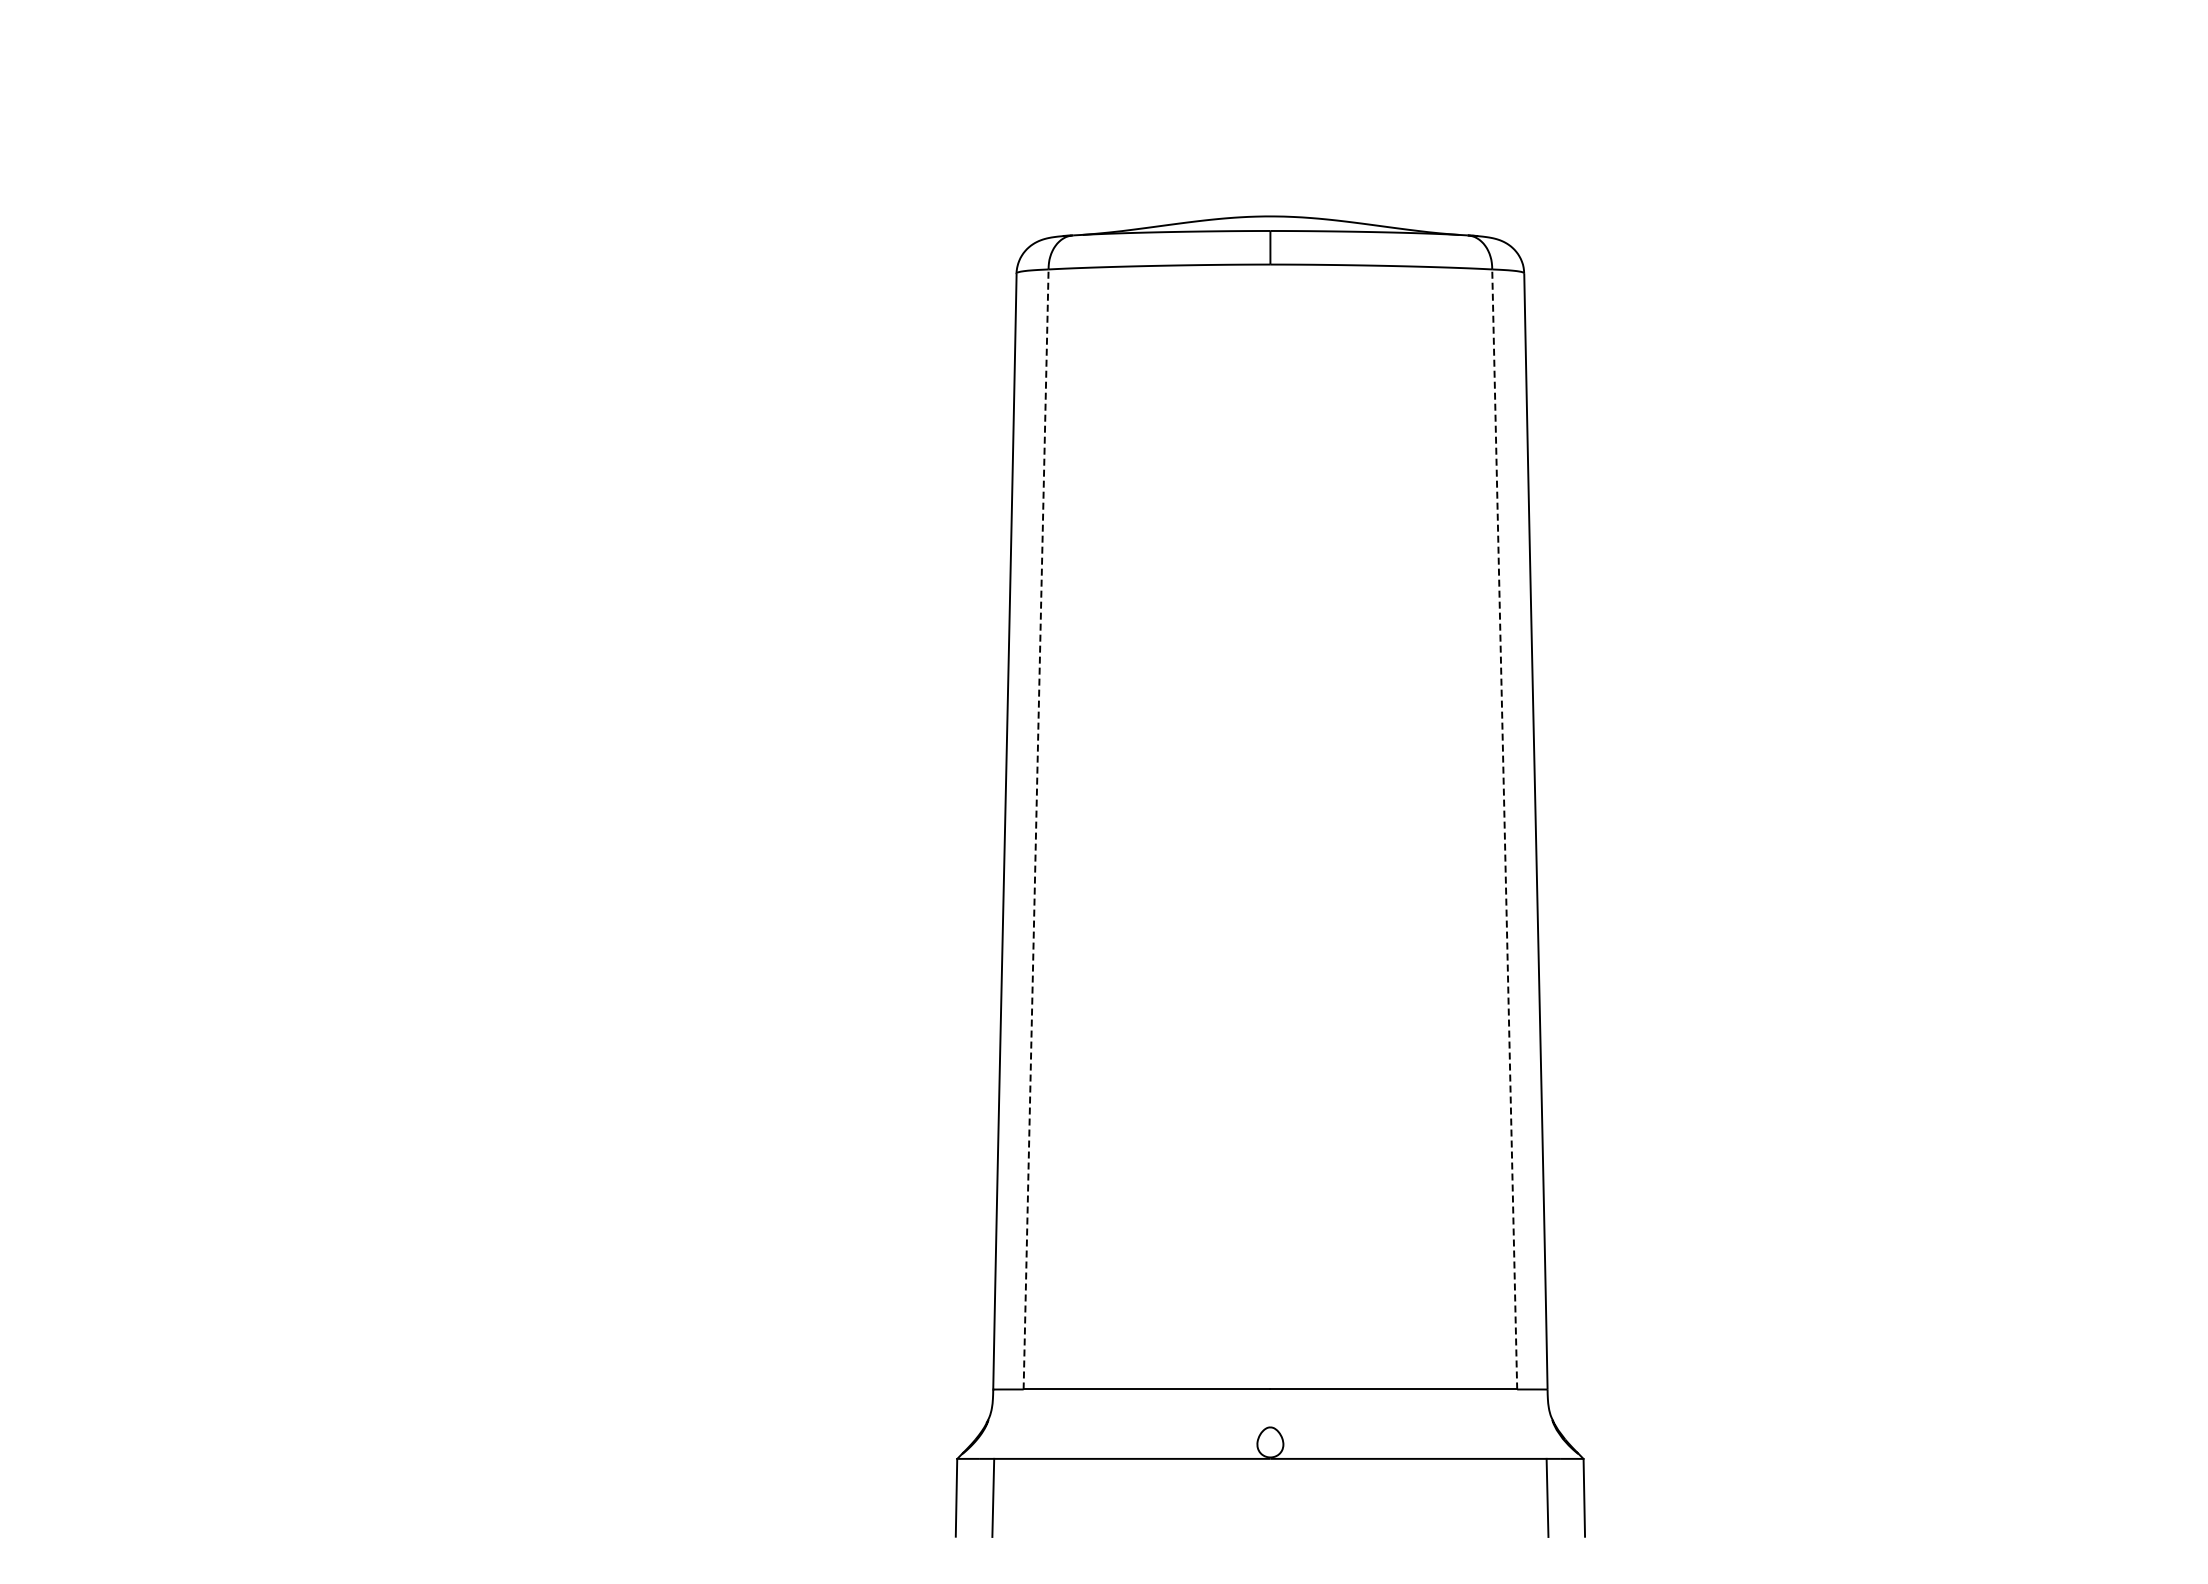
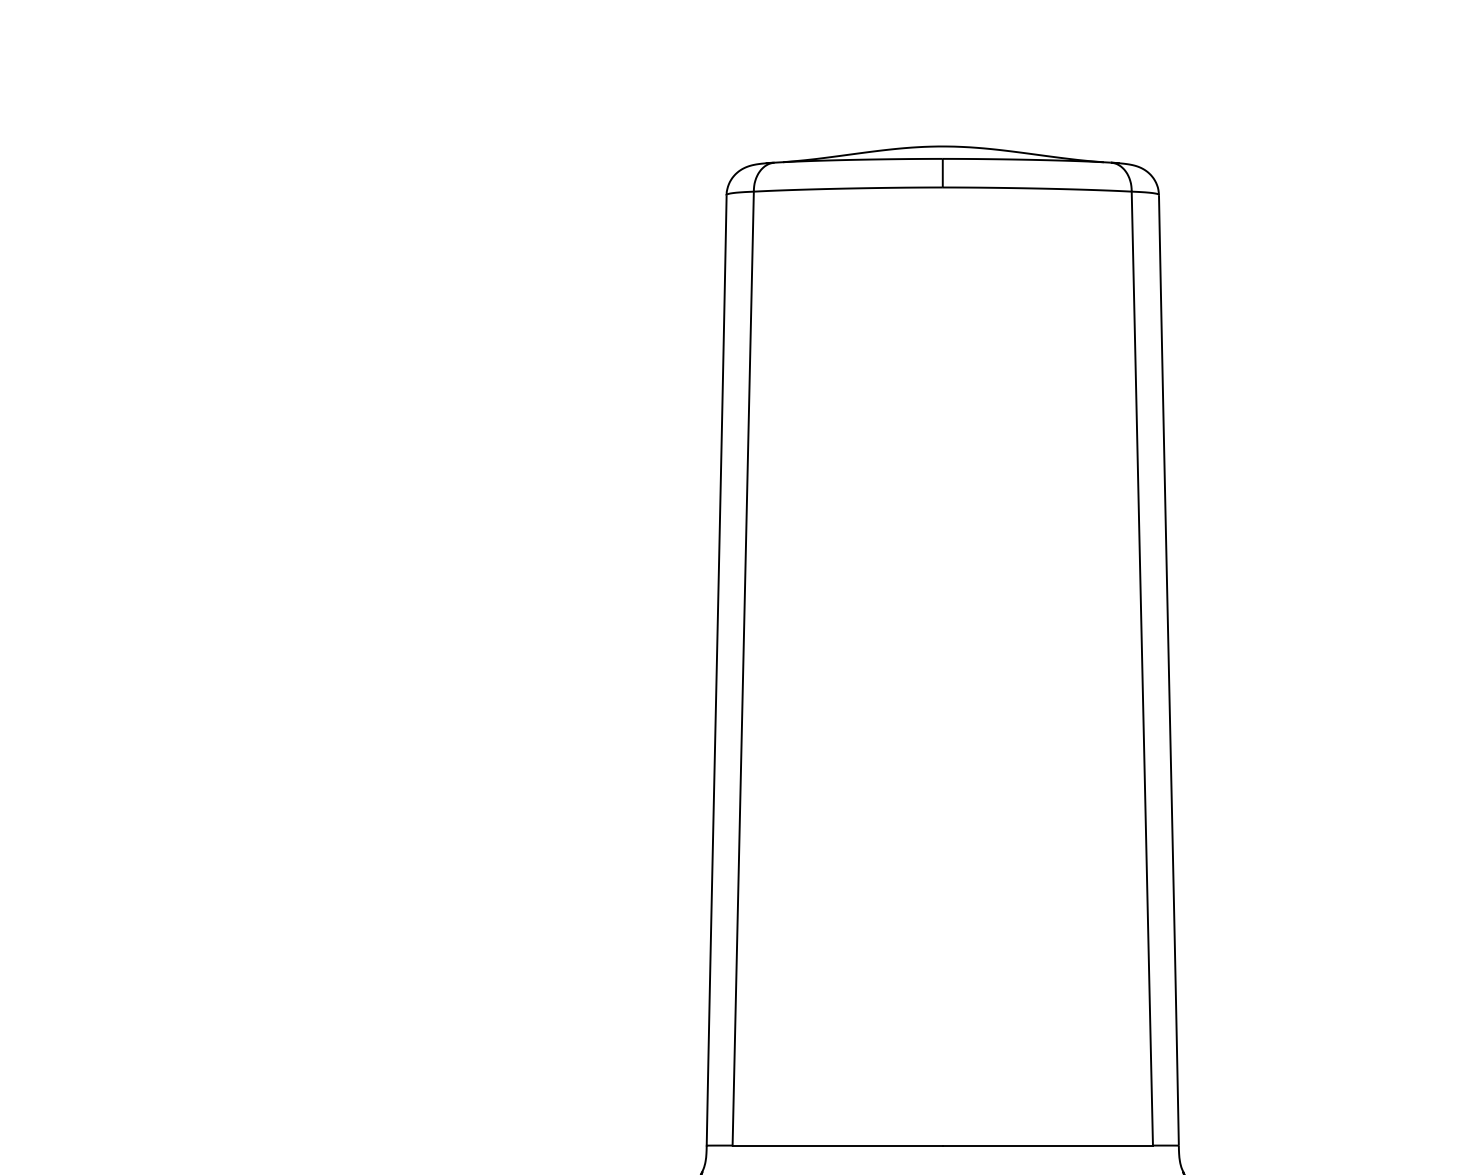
line: (1036, 828) -> (743, 667), dashed -> solid
line: (1504, 828) -> (1142, 667), dashed -> solid

